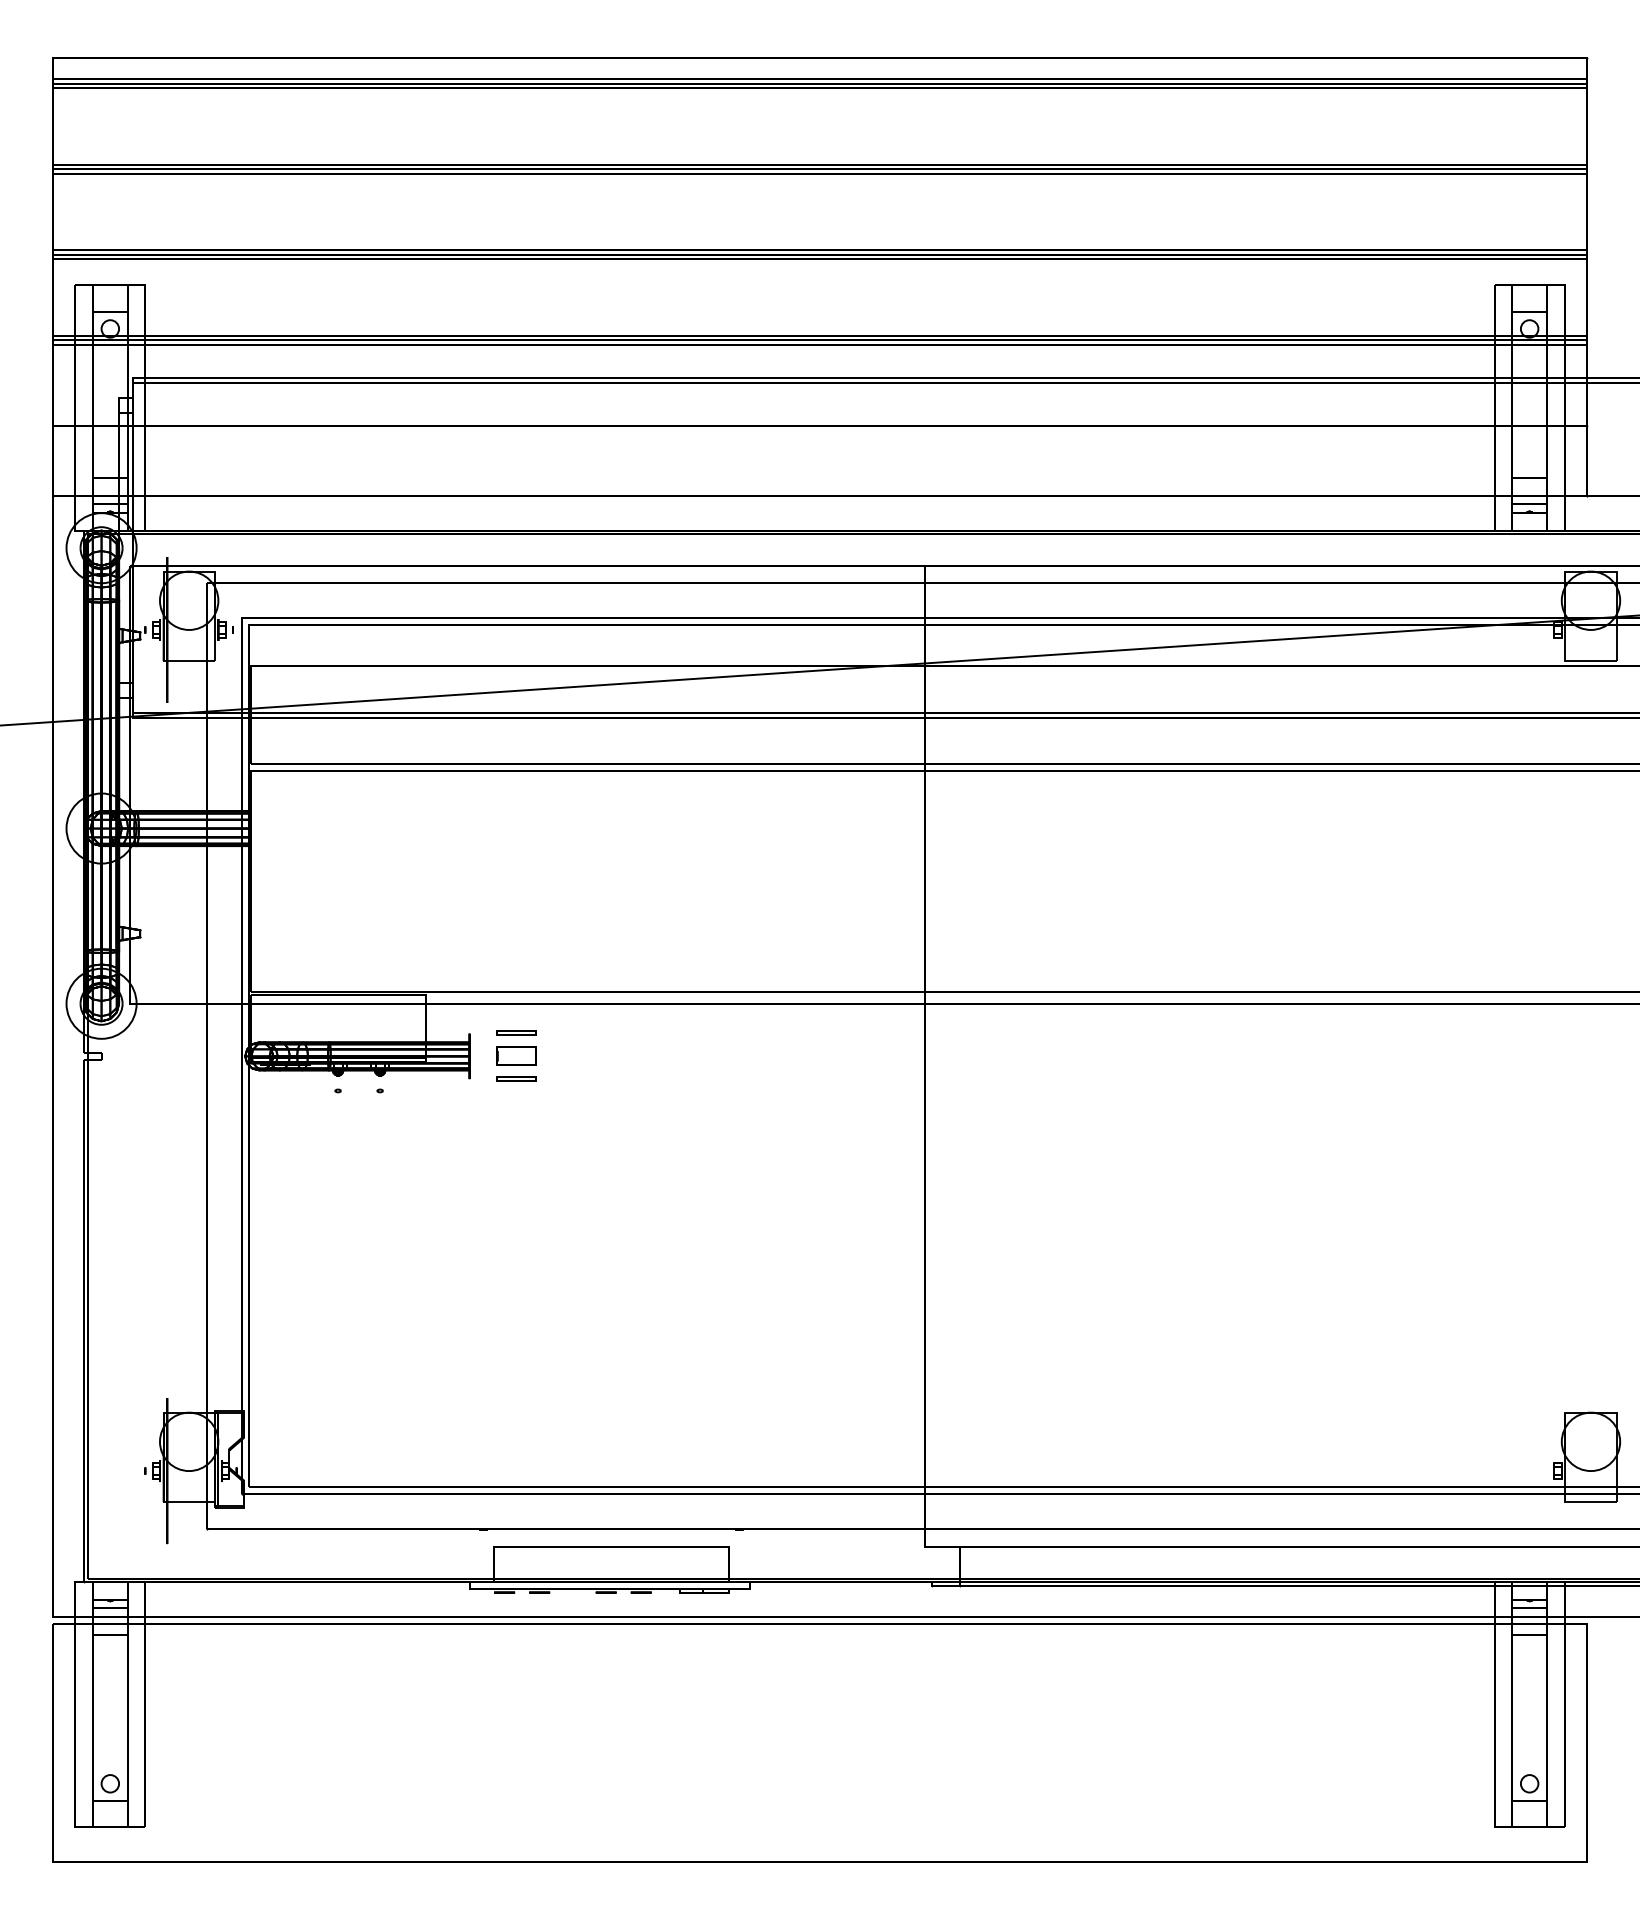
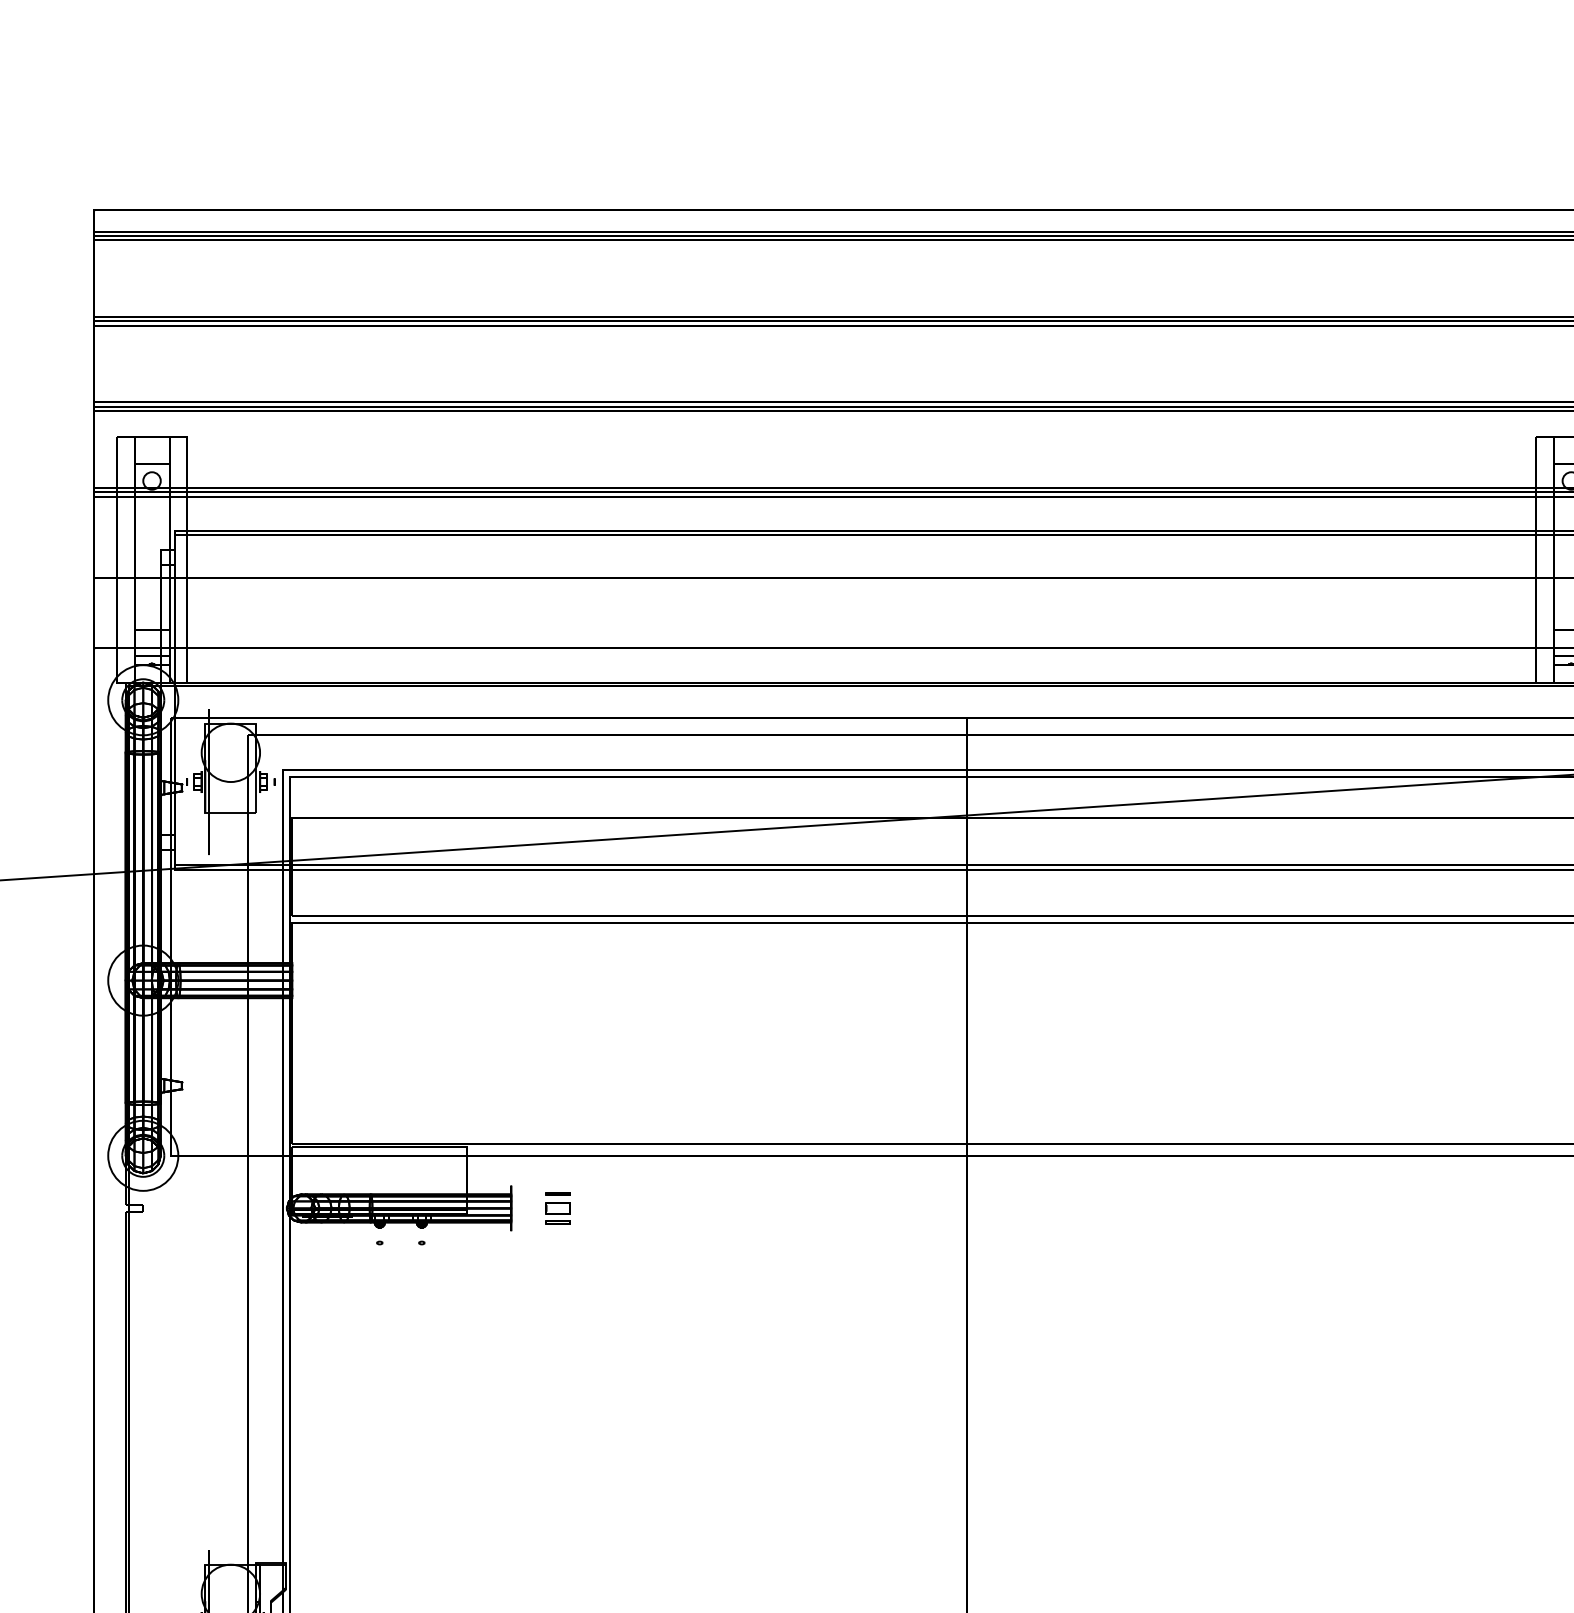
part: (516, 1056) -> (558, 1208), size x0.62

